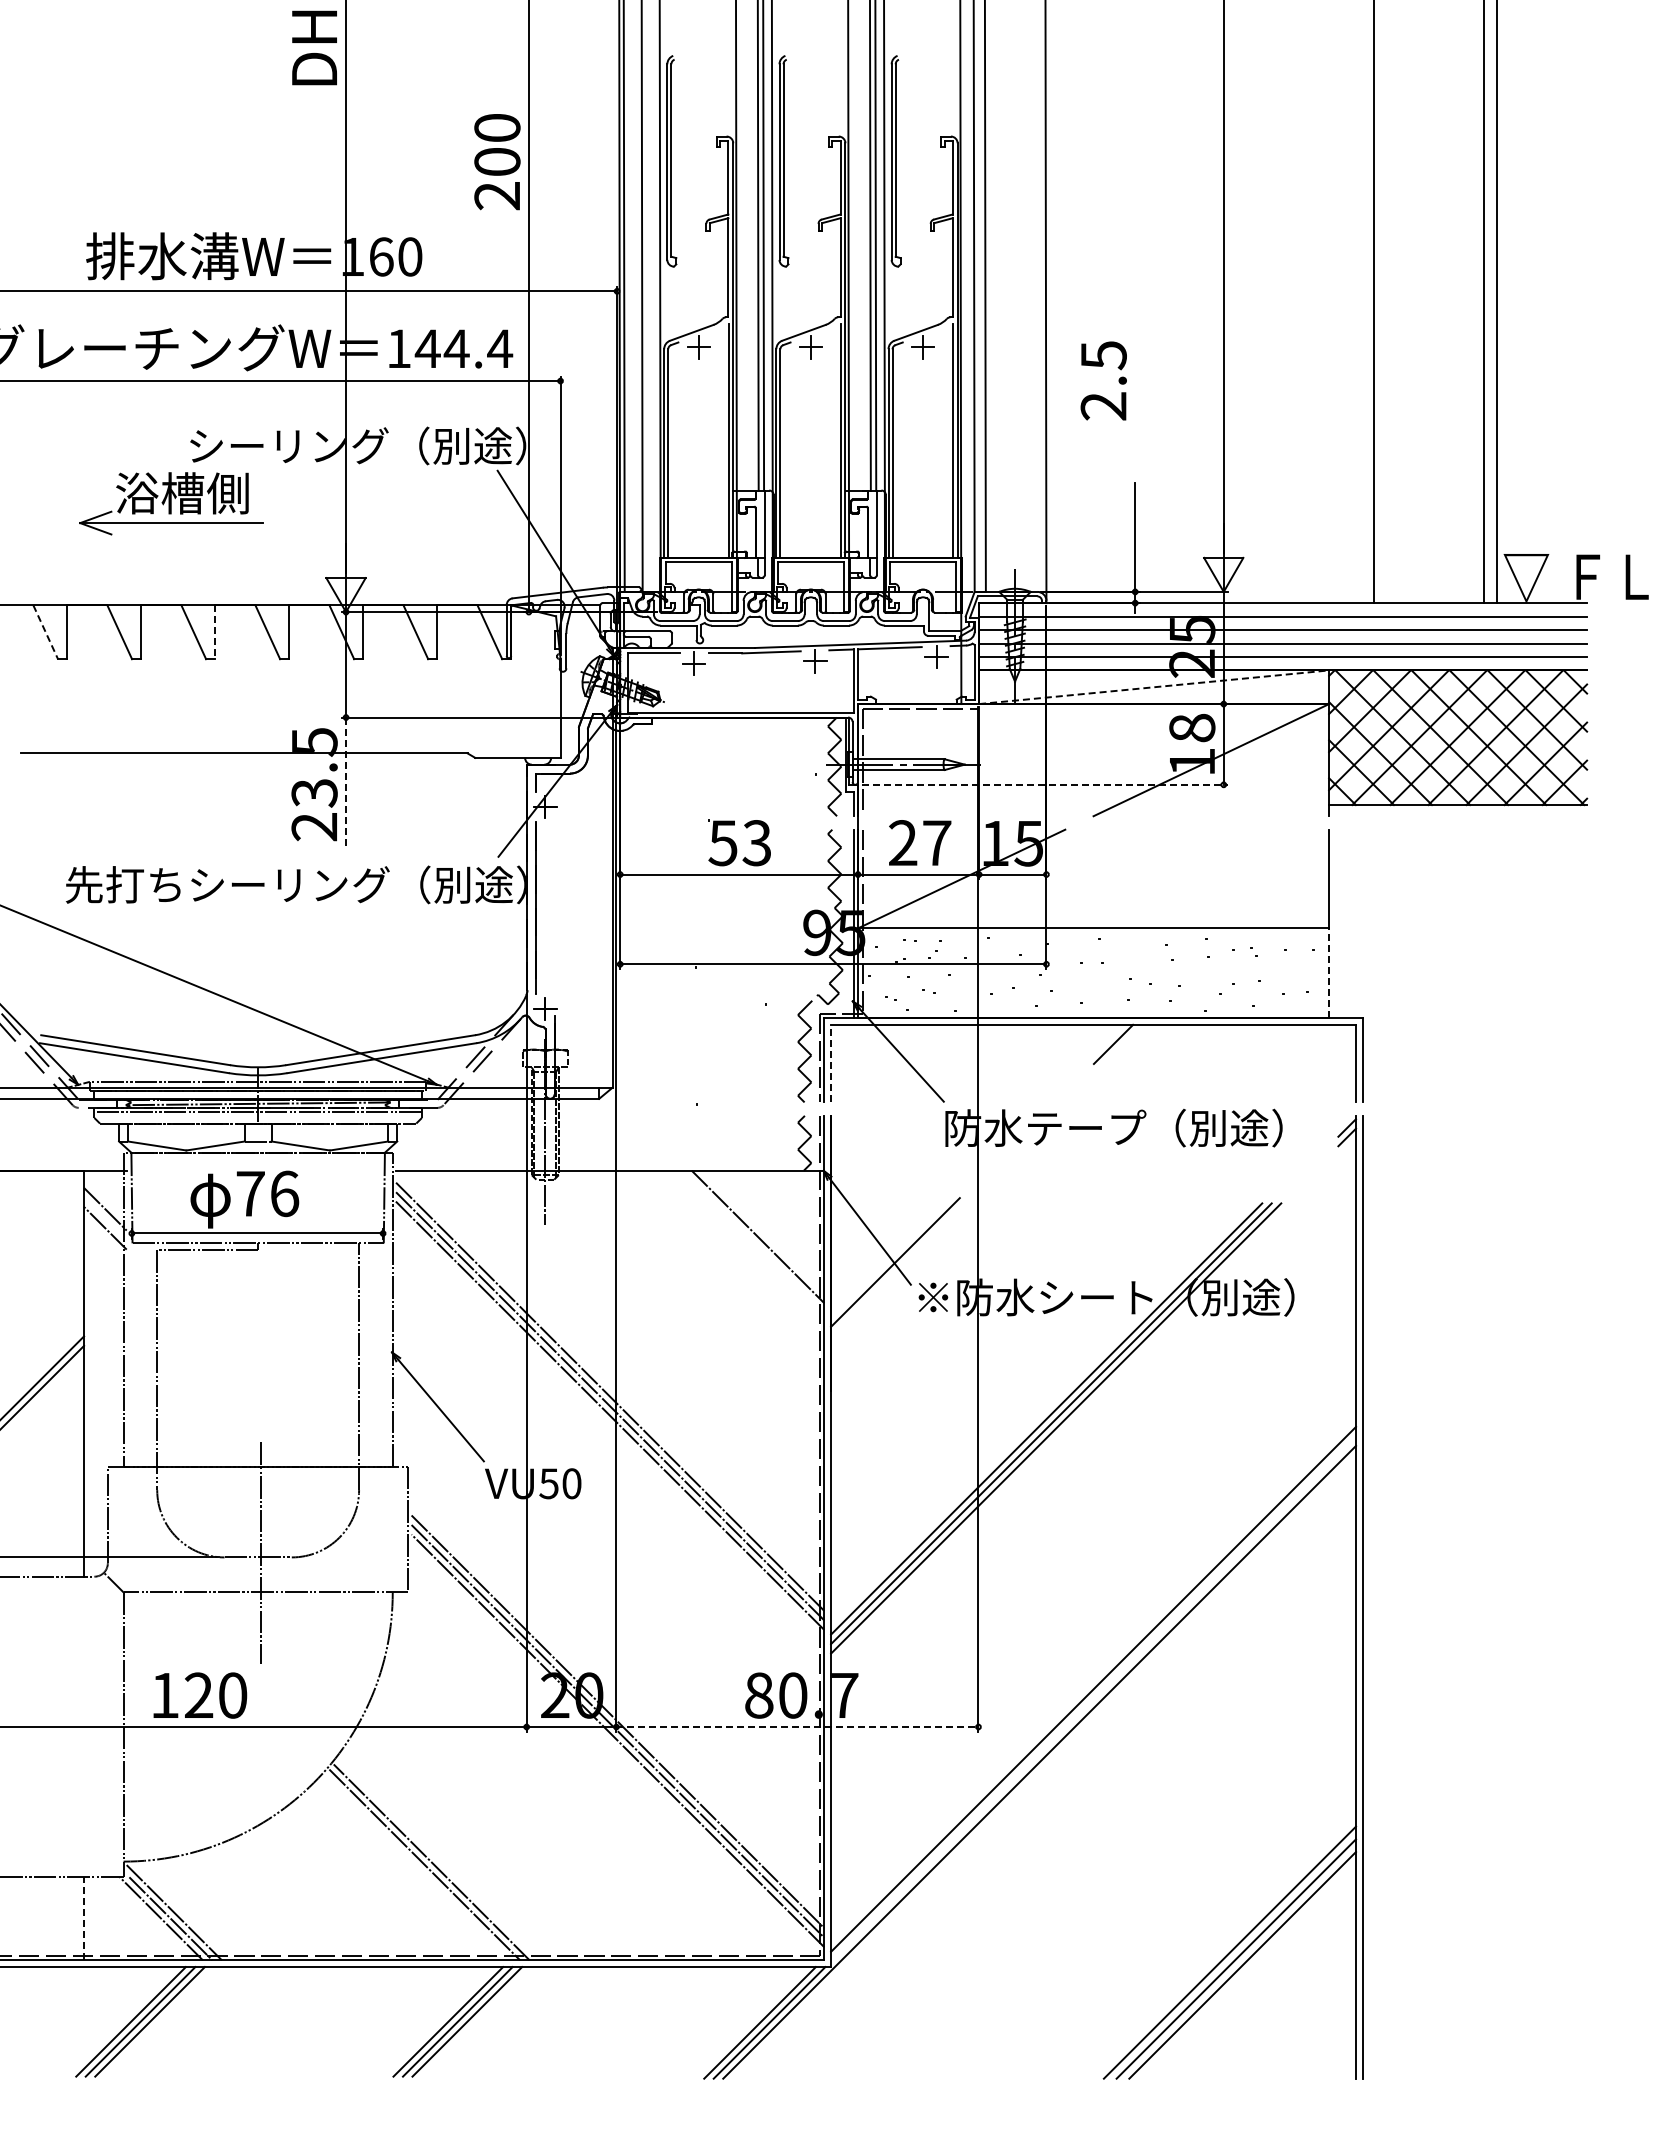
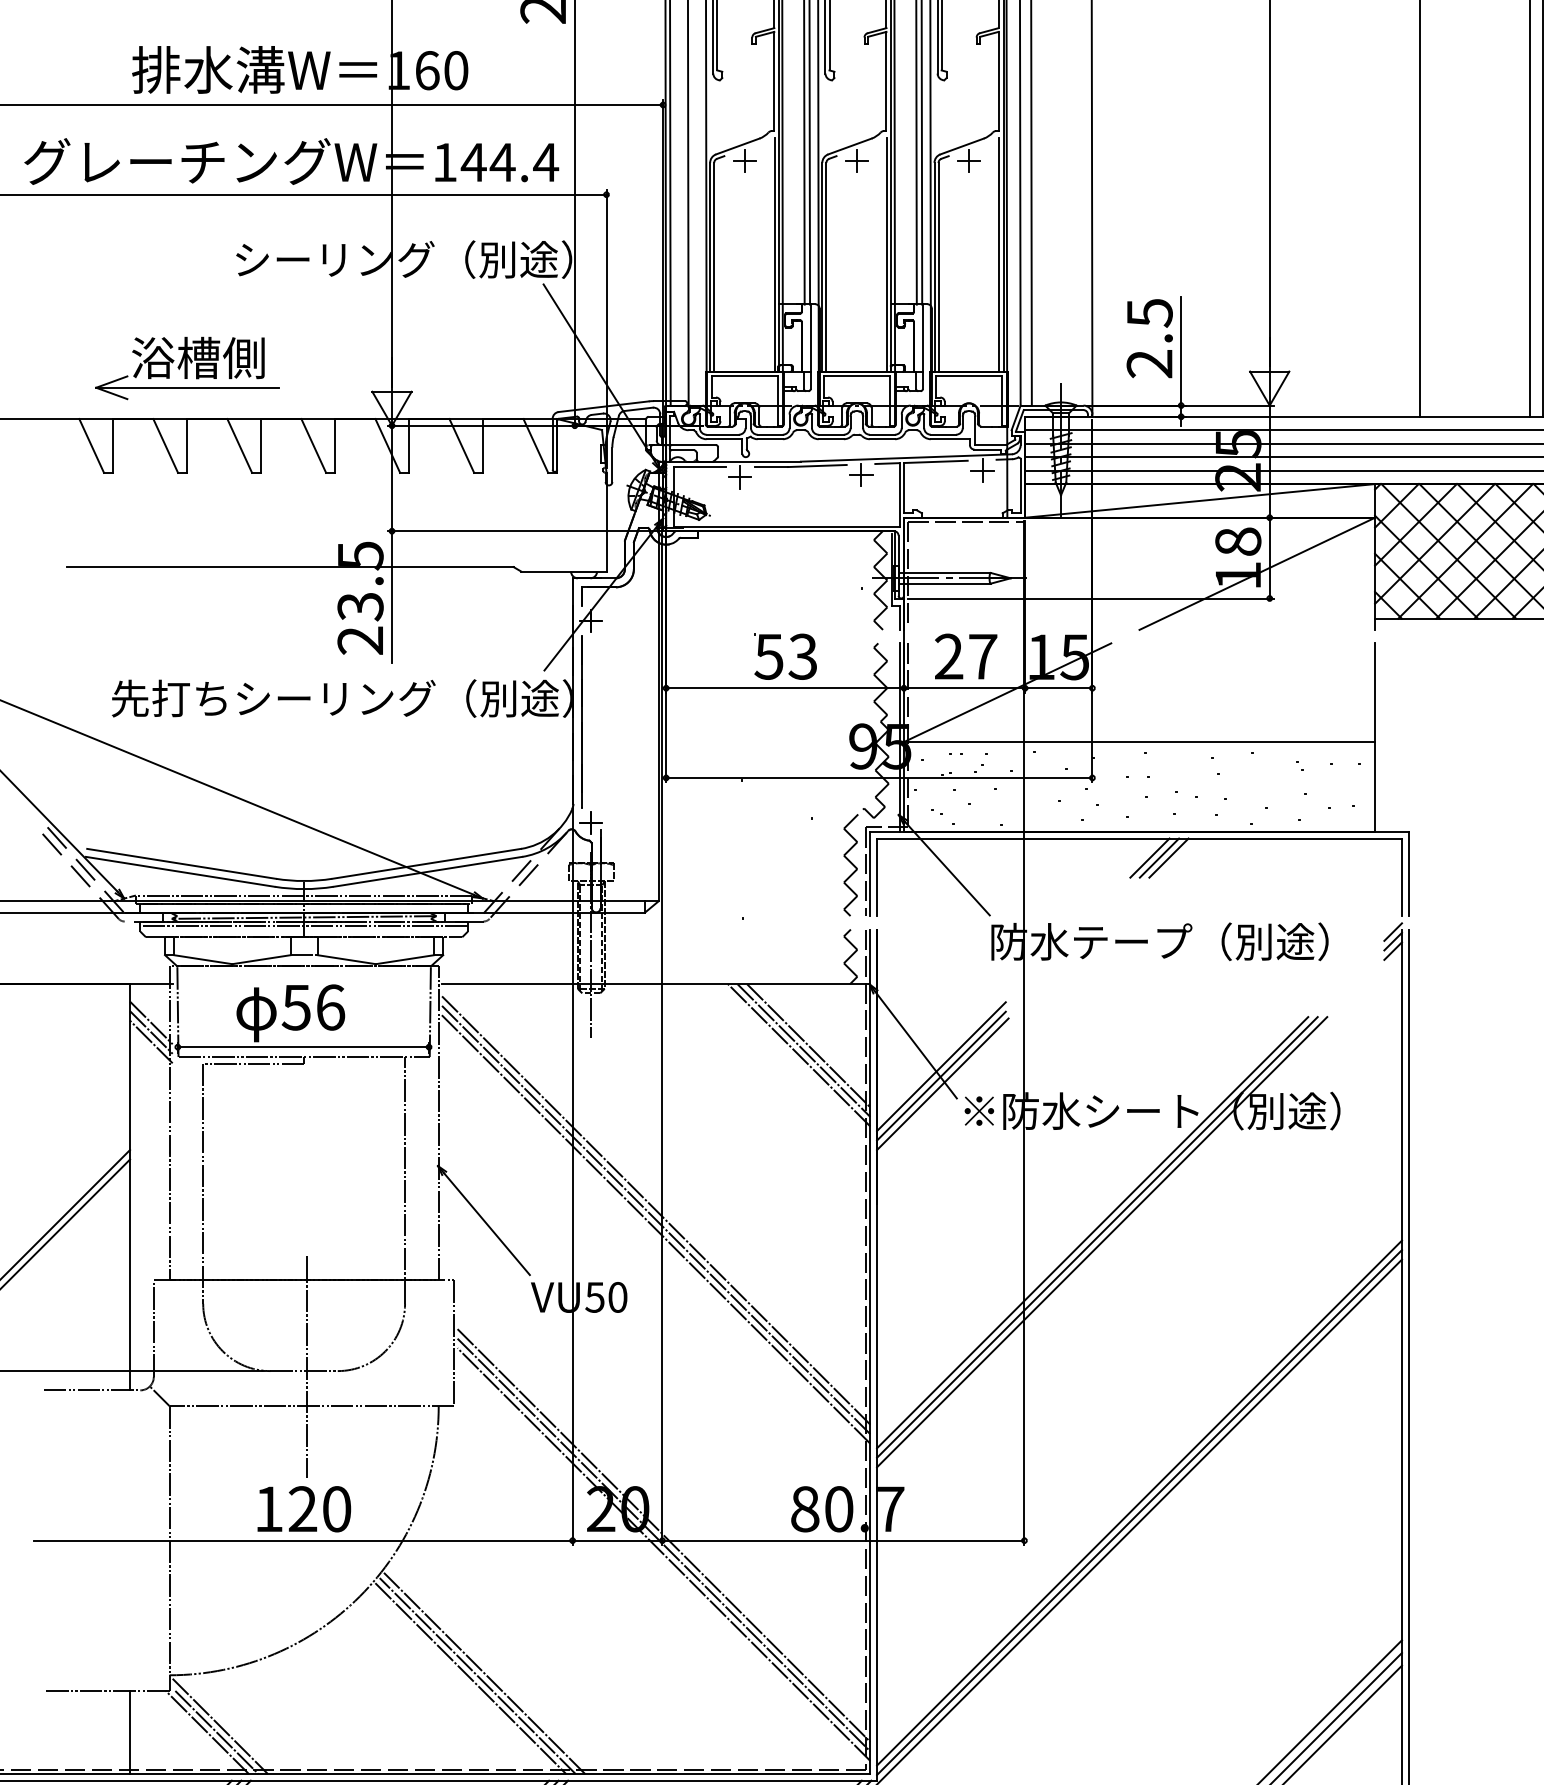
text: (1103, 380) -> (1149, 338), moved
part: (171, 503) -> (187, 368), moved
line: (45, 632) -> (91, 446), dashed -> solid
line: (215, 632) -> (261, 446), dashed -> solid
line: (1154, 687) -> (1200, 501), dashed -> solid
line: (346, 783) -> (392, 597), dashed -> solid
line: (1045, 784) -> (1091, 598), dashed -> solid
line: (1329, 973) -> (1375, 787), dashed -> solid
line: (1103, 1043) -> (1149, 857), added
line: (1122, 1043) -> (1168, 857), added
line: (831, 1063) -> (877, 877), dashed -> solid
line: (1347, 1118) -> (1393, 932), added
text: (249, 1194) -> (295, 1008), 76 -> 56
line: (105, 1218) -> (151, 1032), added
line: (762, 1231) -> (808, 1045), added
line: (753, 1241) -> (799, 1055), added
line: (895, 1252) -> (941, 1066), added
line: (896, 1270) -> (942, 1084), added
text: (200, 1695) -> (304, 1509), moved
line: (1093, 1698) -> (1139, 1512), added
line: (797, 1727) -> (843, 1541), dashed -> solid
line: (438, 1859) -> (484, 1673), added
line: (84, 1918) -> (130, 1732), dashed -> solid

